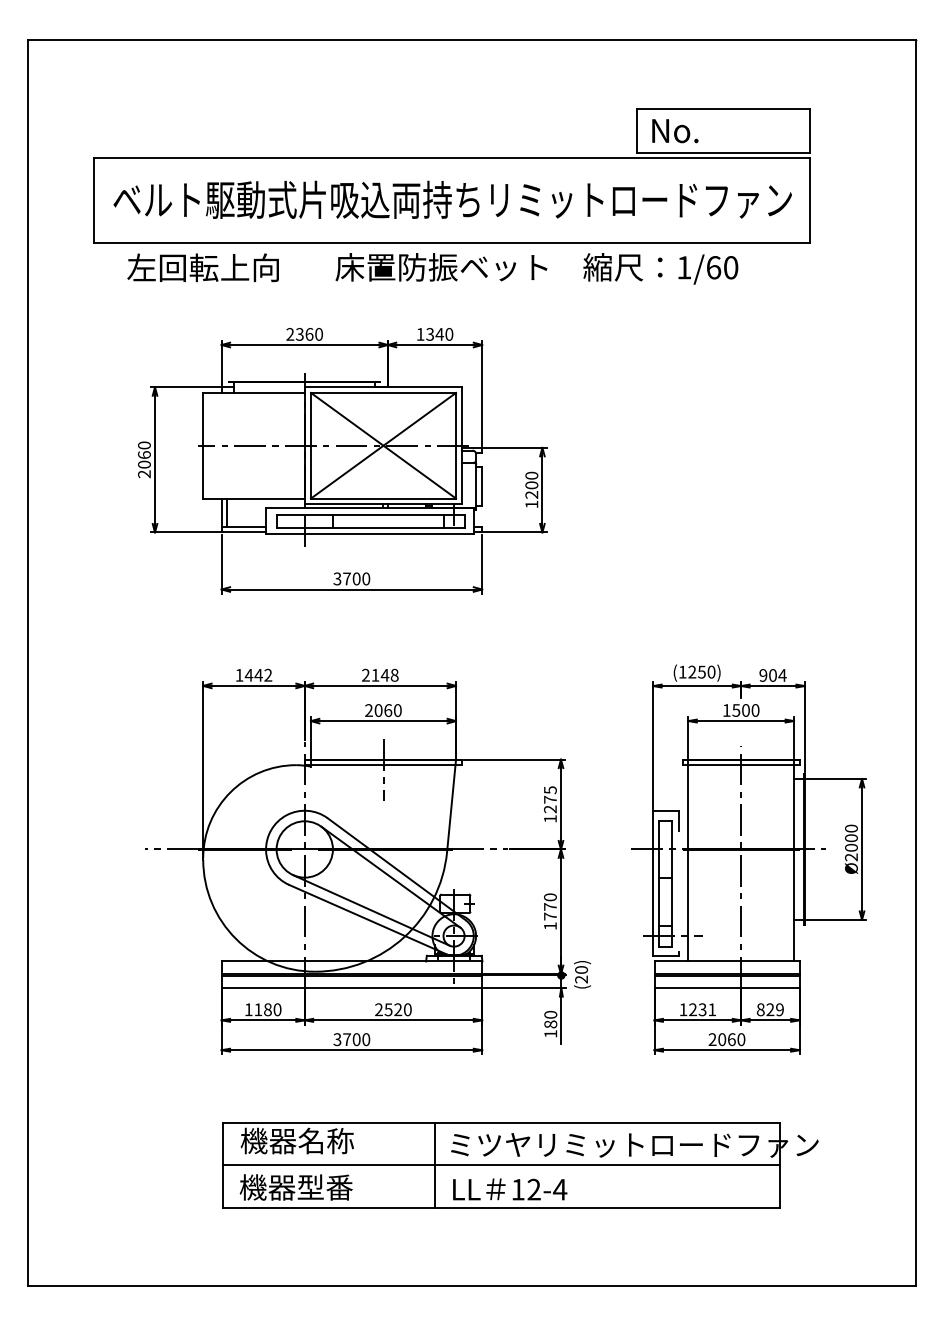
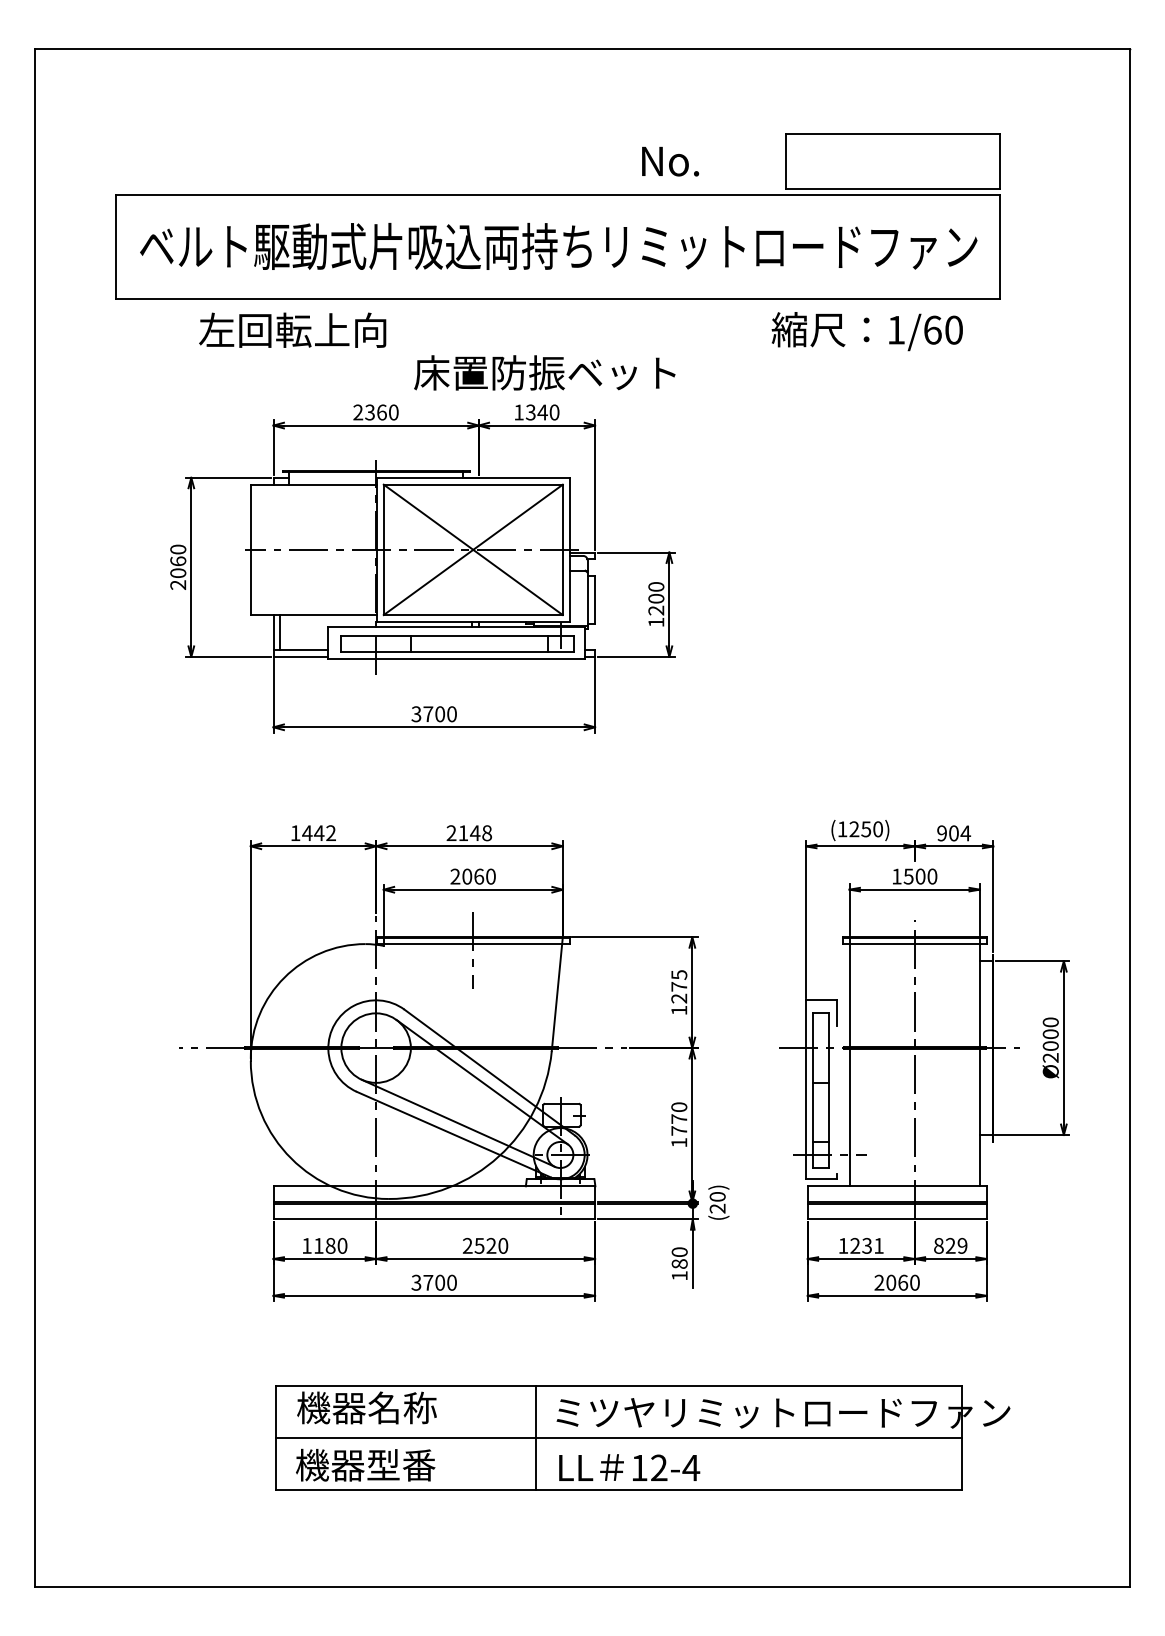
text: (675, 131) -> (670, 162), moved
text: (202, 267) -> (291, 329), moved
text: (441, 267) -> (544, 373), moved
text: (660, 268) -> (866, 331), moved

